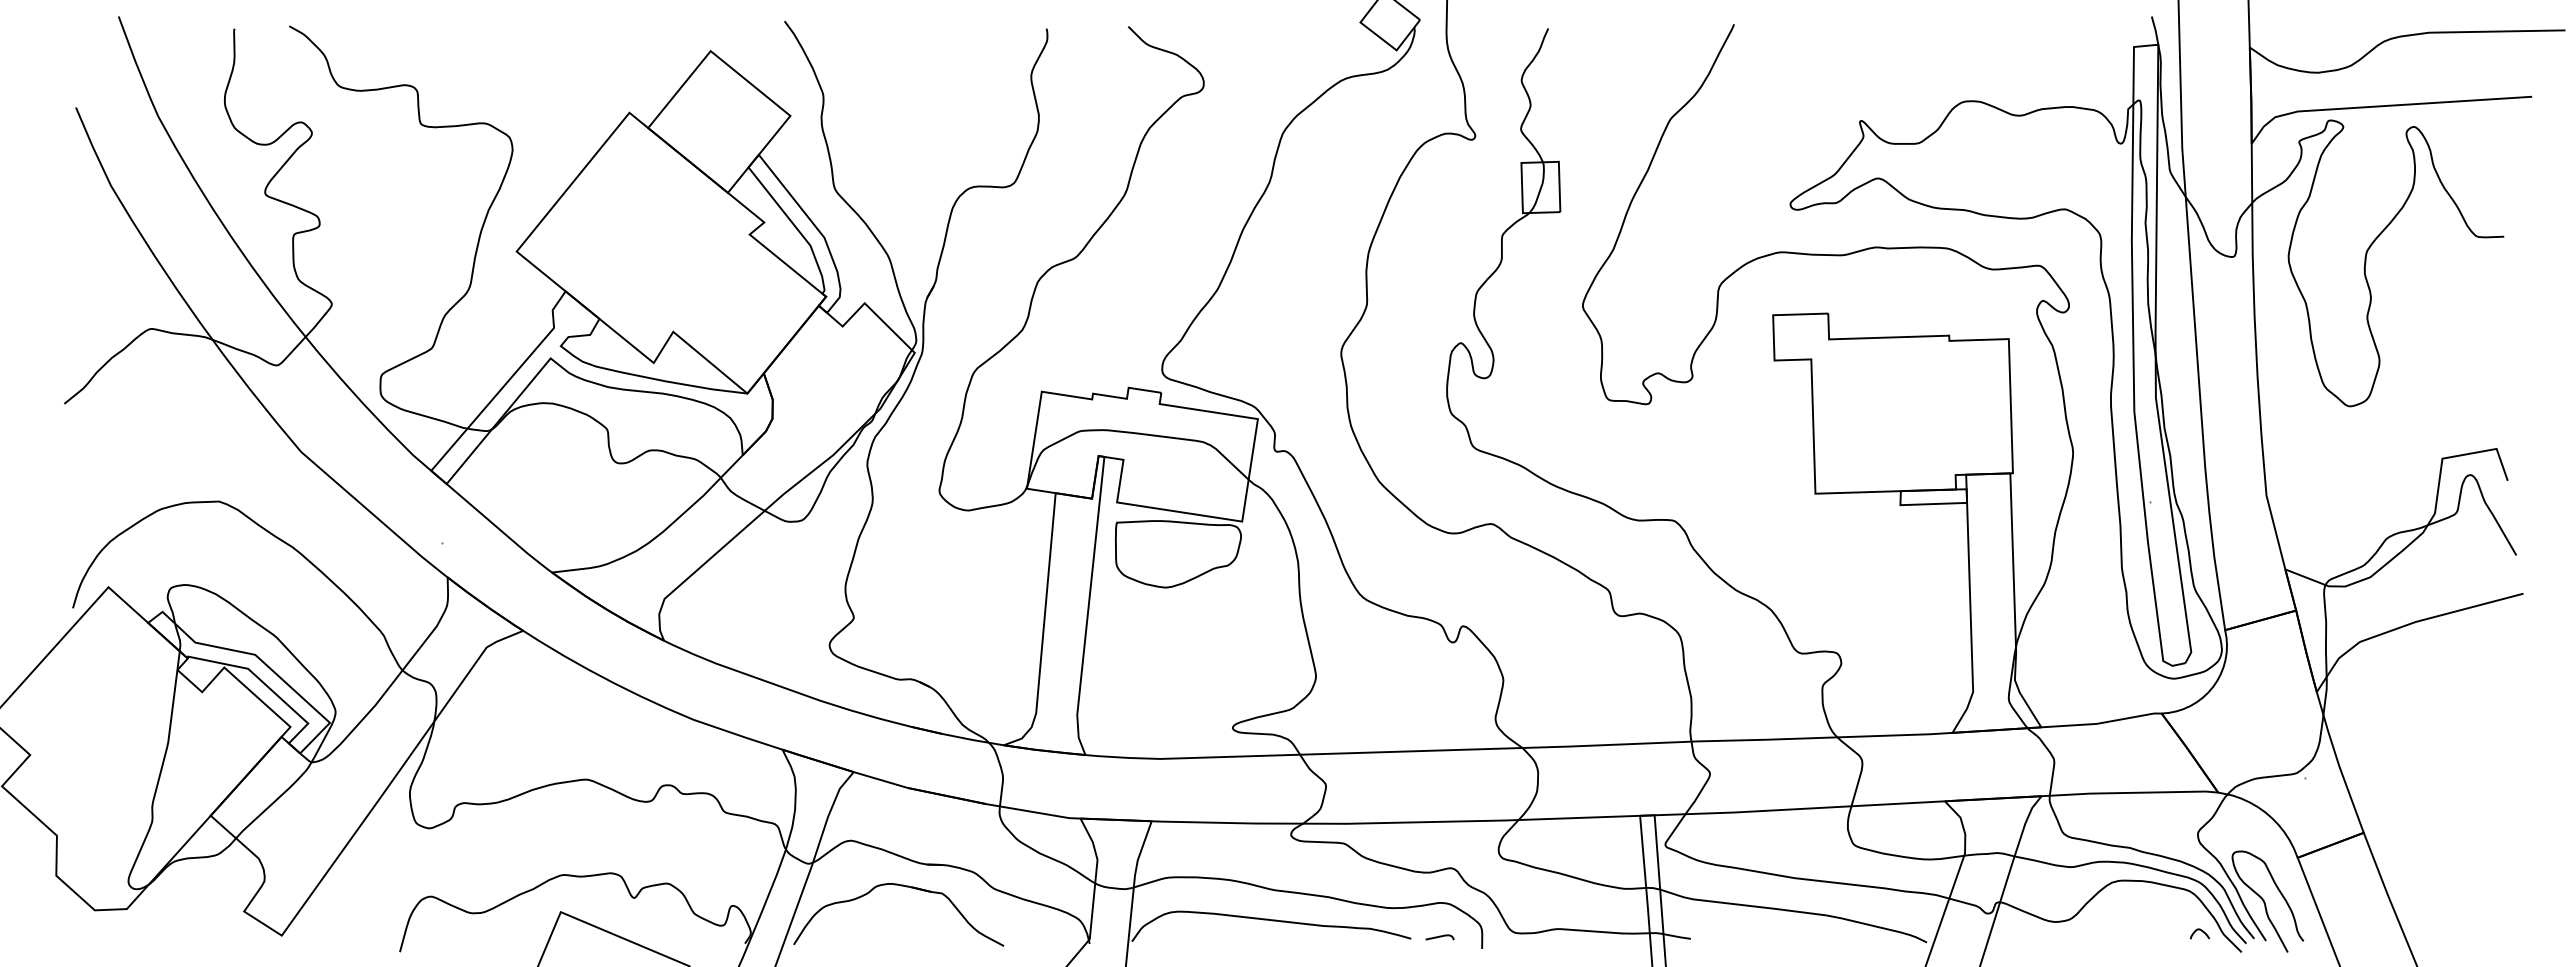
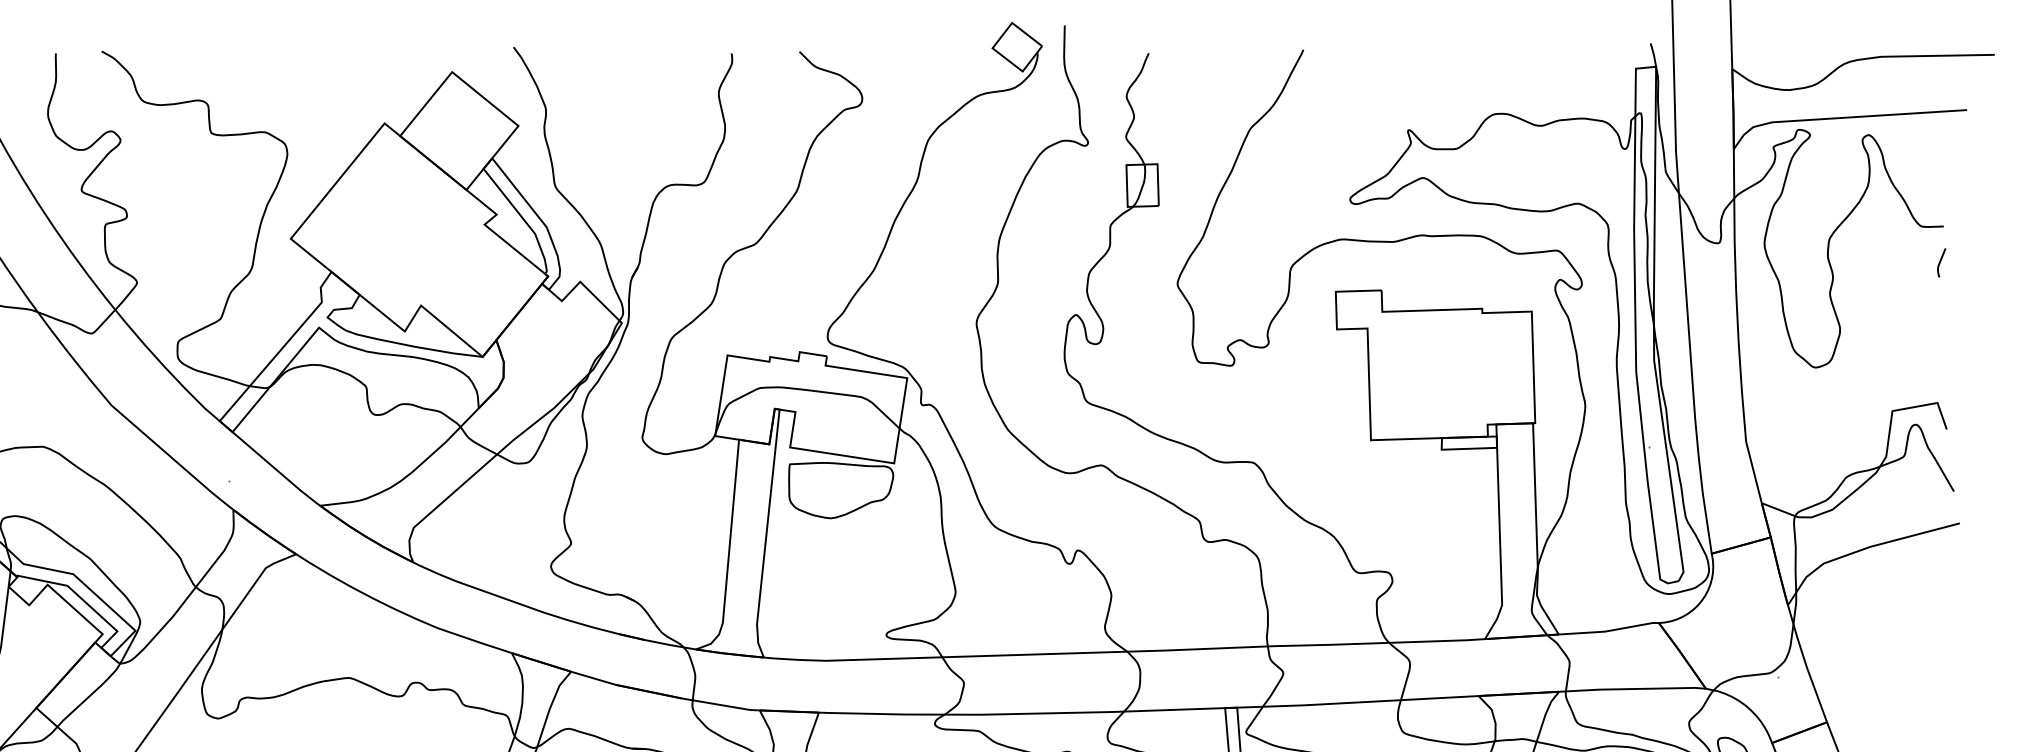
curve: (2500, 280) -> (1940, 262), added

